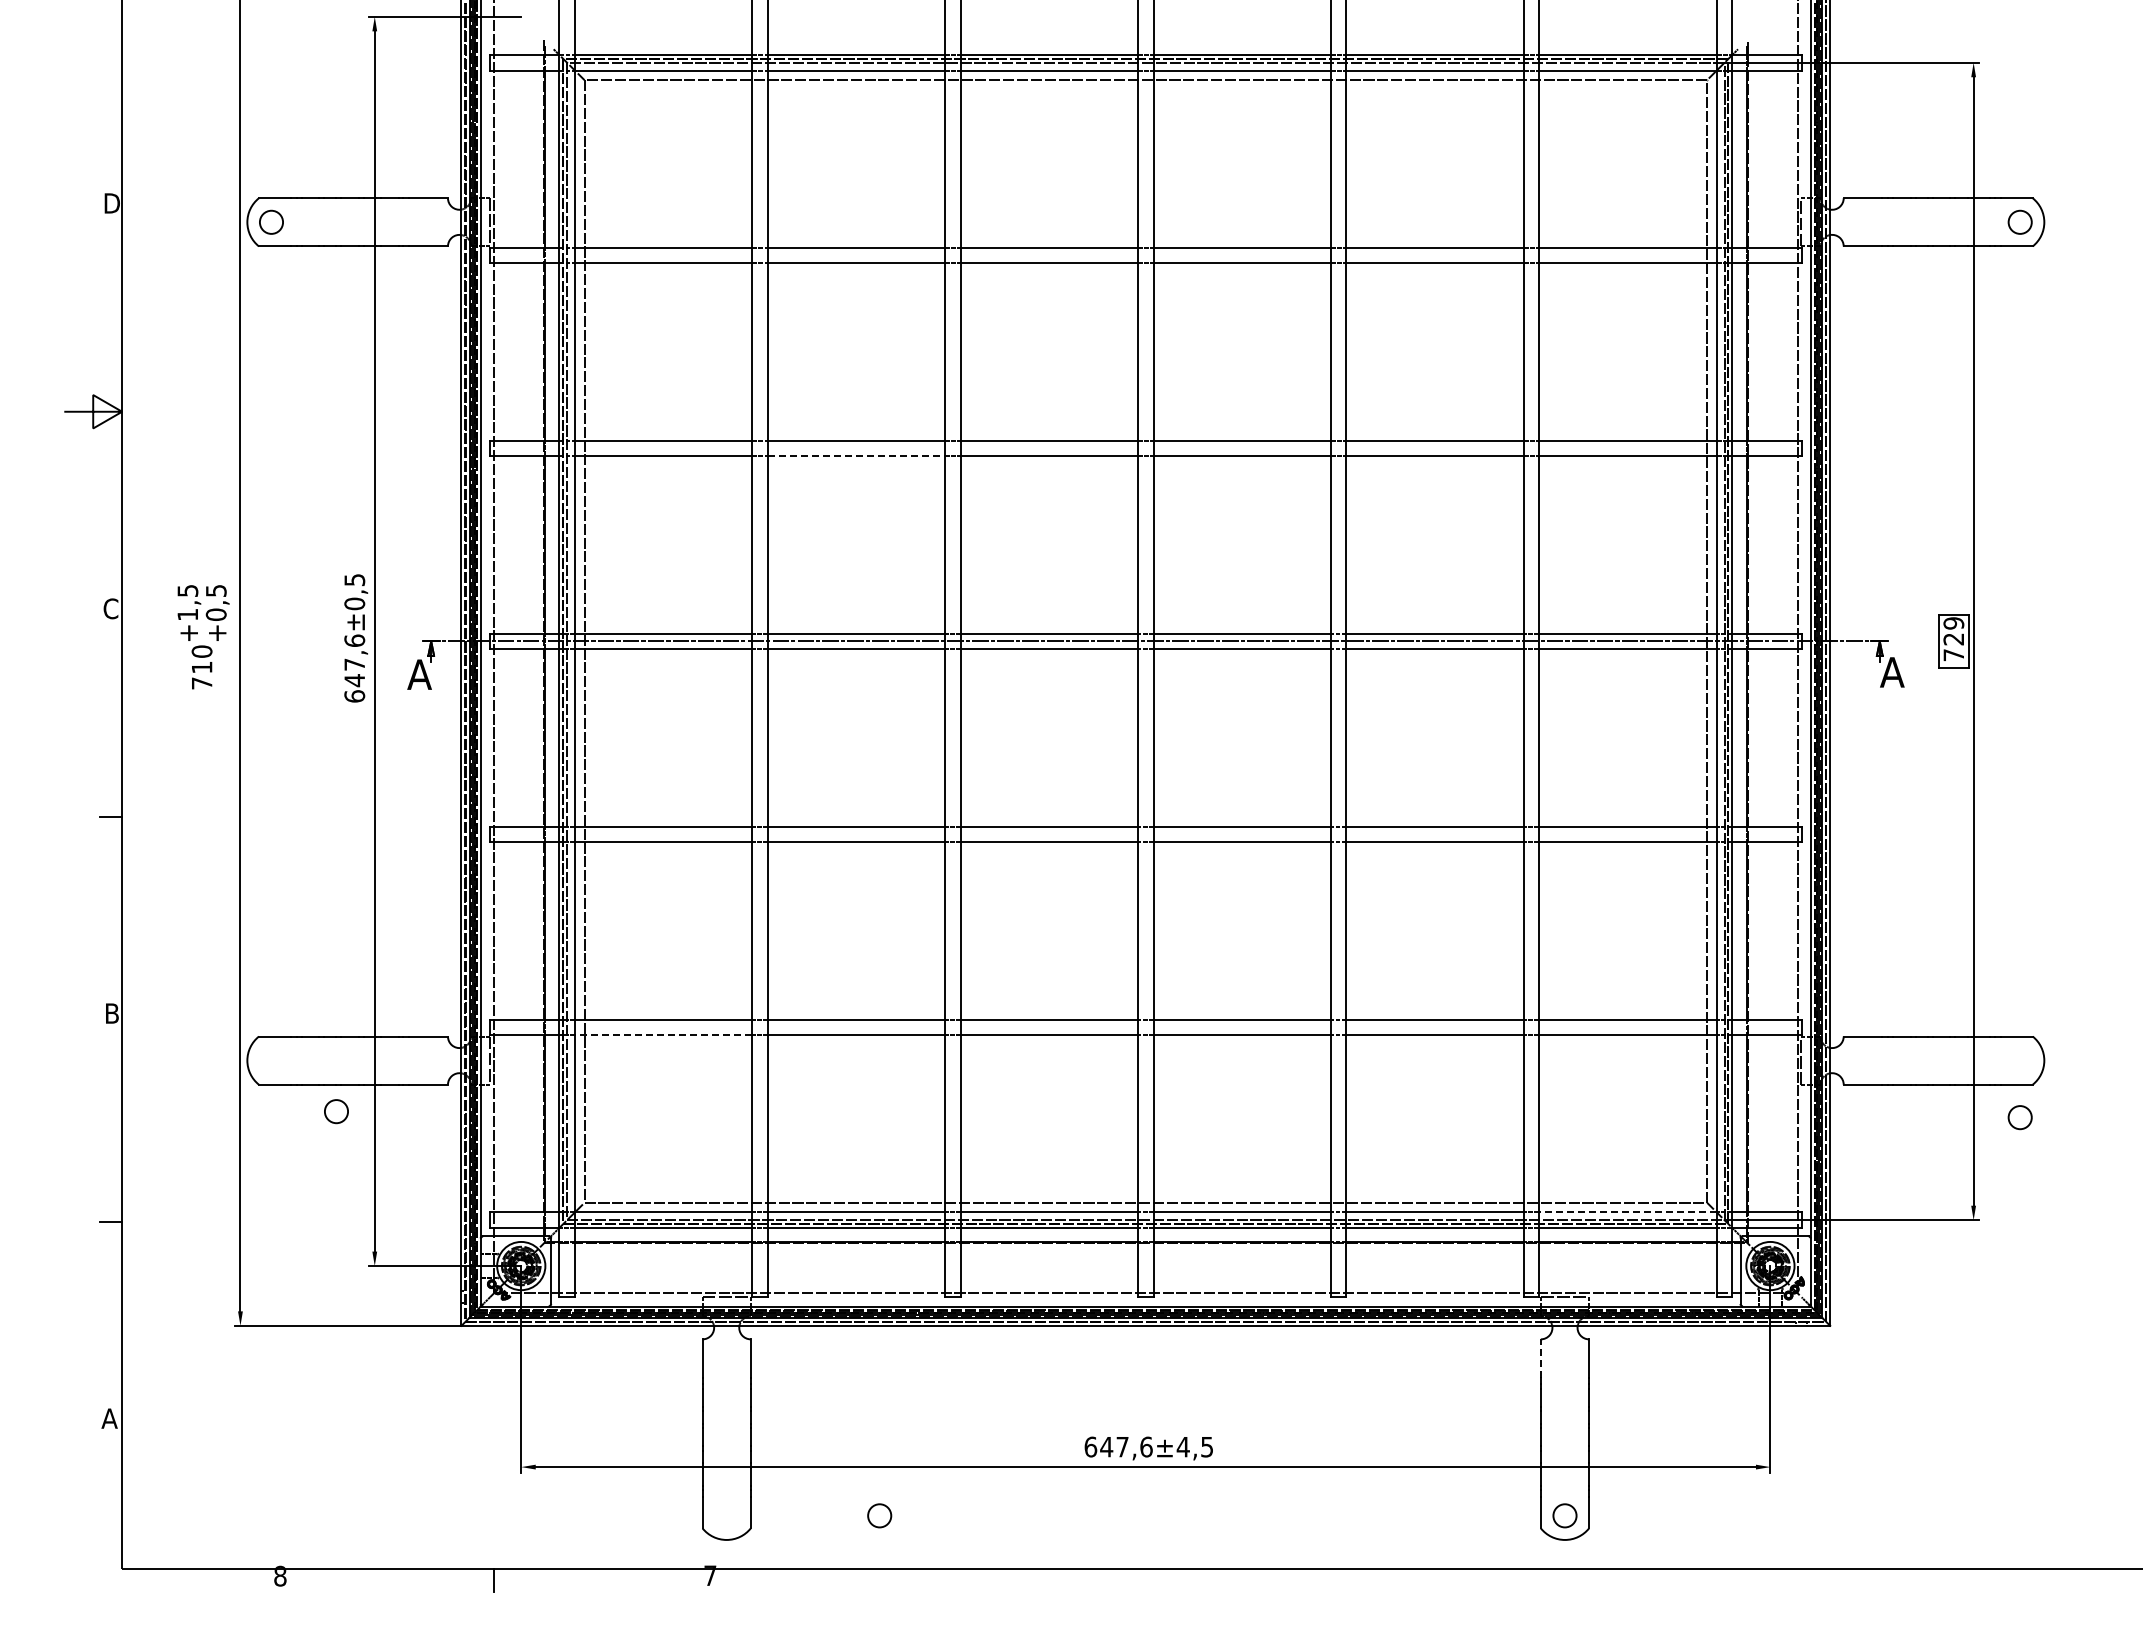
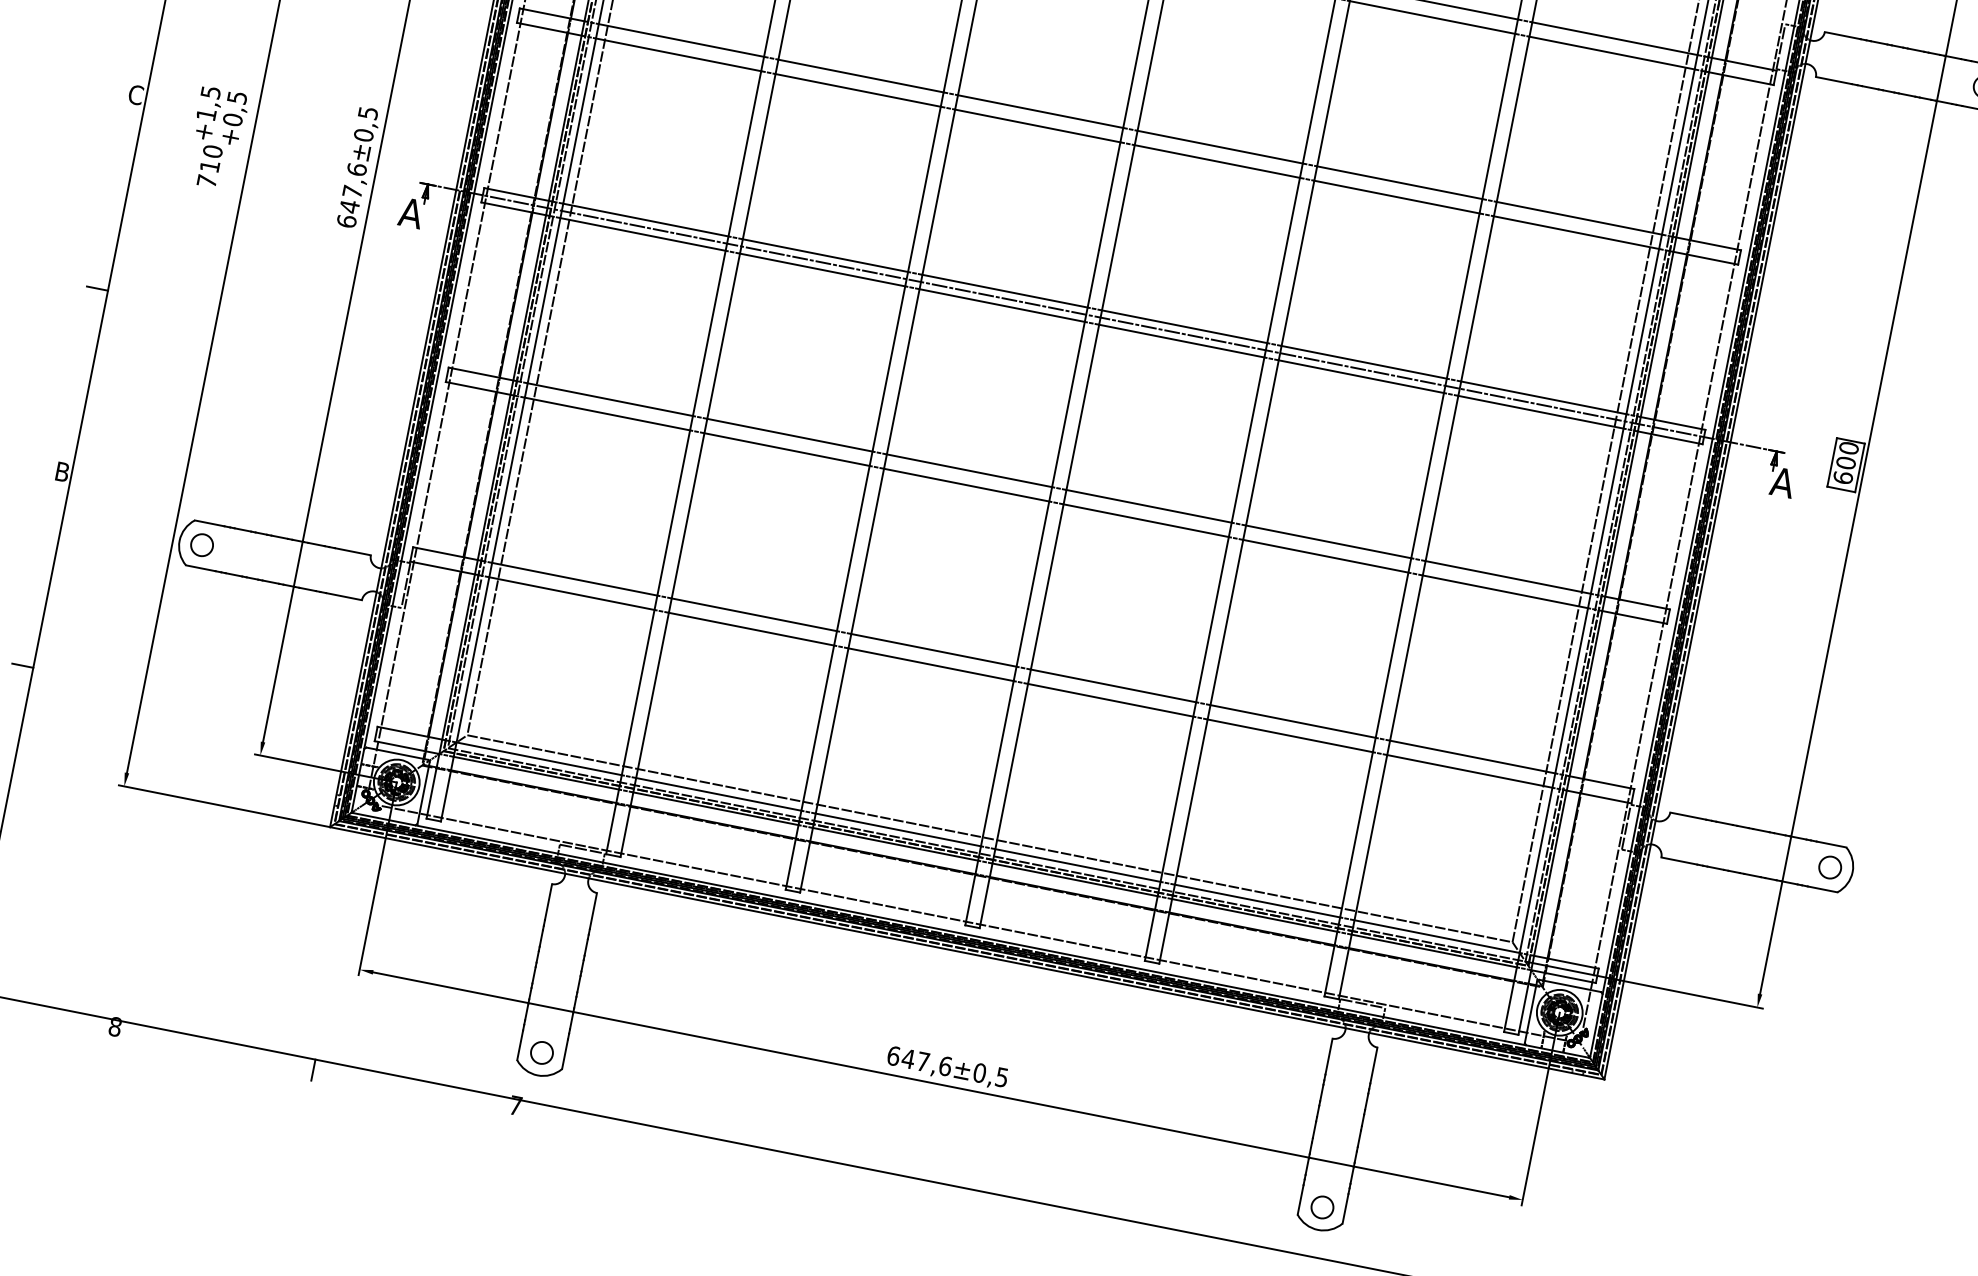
line: (856, 456) -> (858, 90), dashed -> solid
text: (1953, 639) -> (1845, 463), 729 -> 600
line: (663, 1034) -> (571, 593), dashed -> solid
circle: (336, 1111) -> (202, 545), moved
circle: (2019, 1117) -> (1829, 867), moved
line: (1628, 1212) -> (1437, 936), dashed -> solid
line: (1540, 1358) -> (1328, 1056), dashed -> solid
text: (1182, 1446) -> (979, 1072), ±4,5 -> ±0,5
circle: (879, 1515) -> (541, 1052), moved

